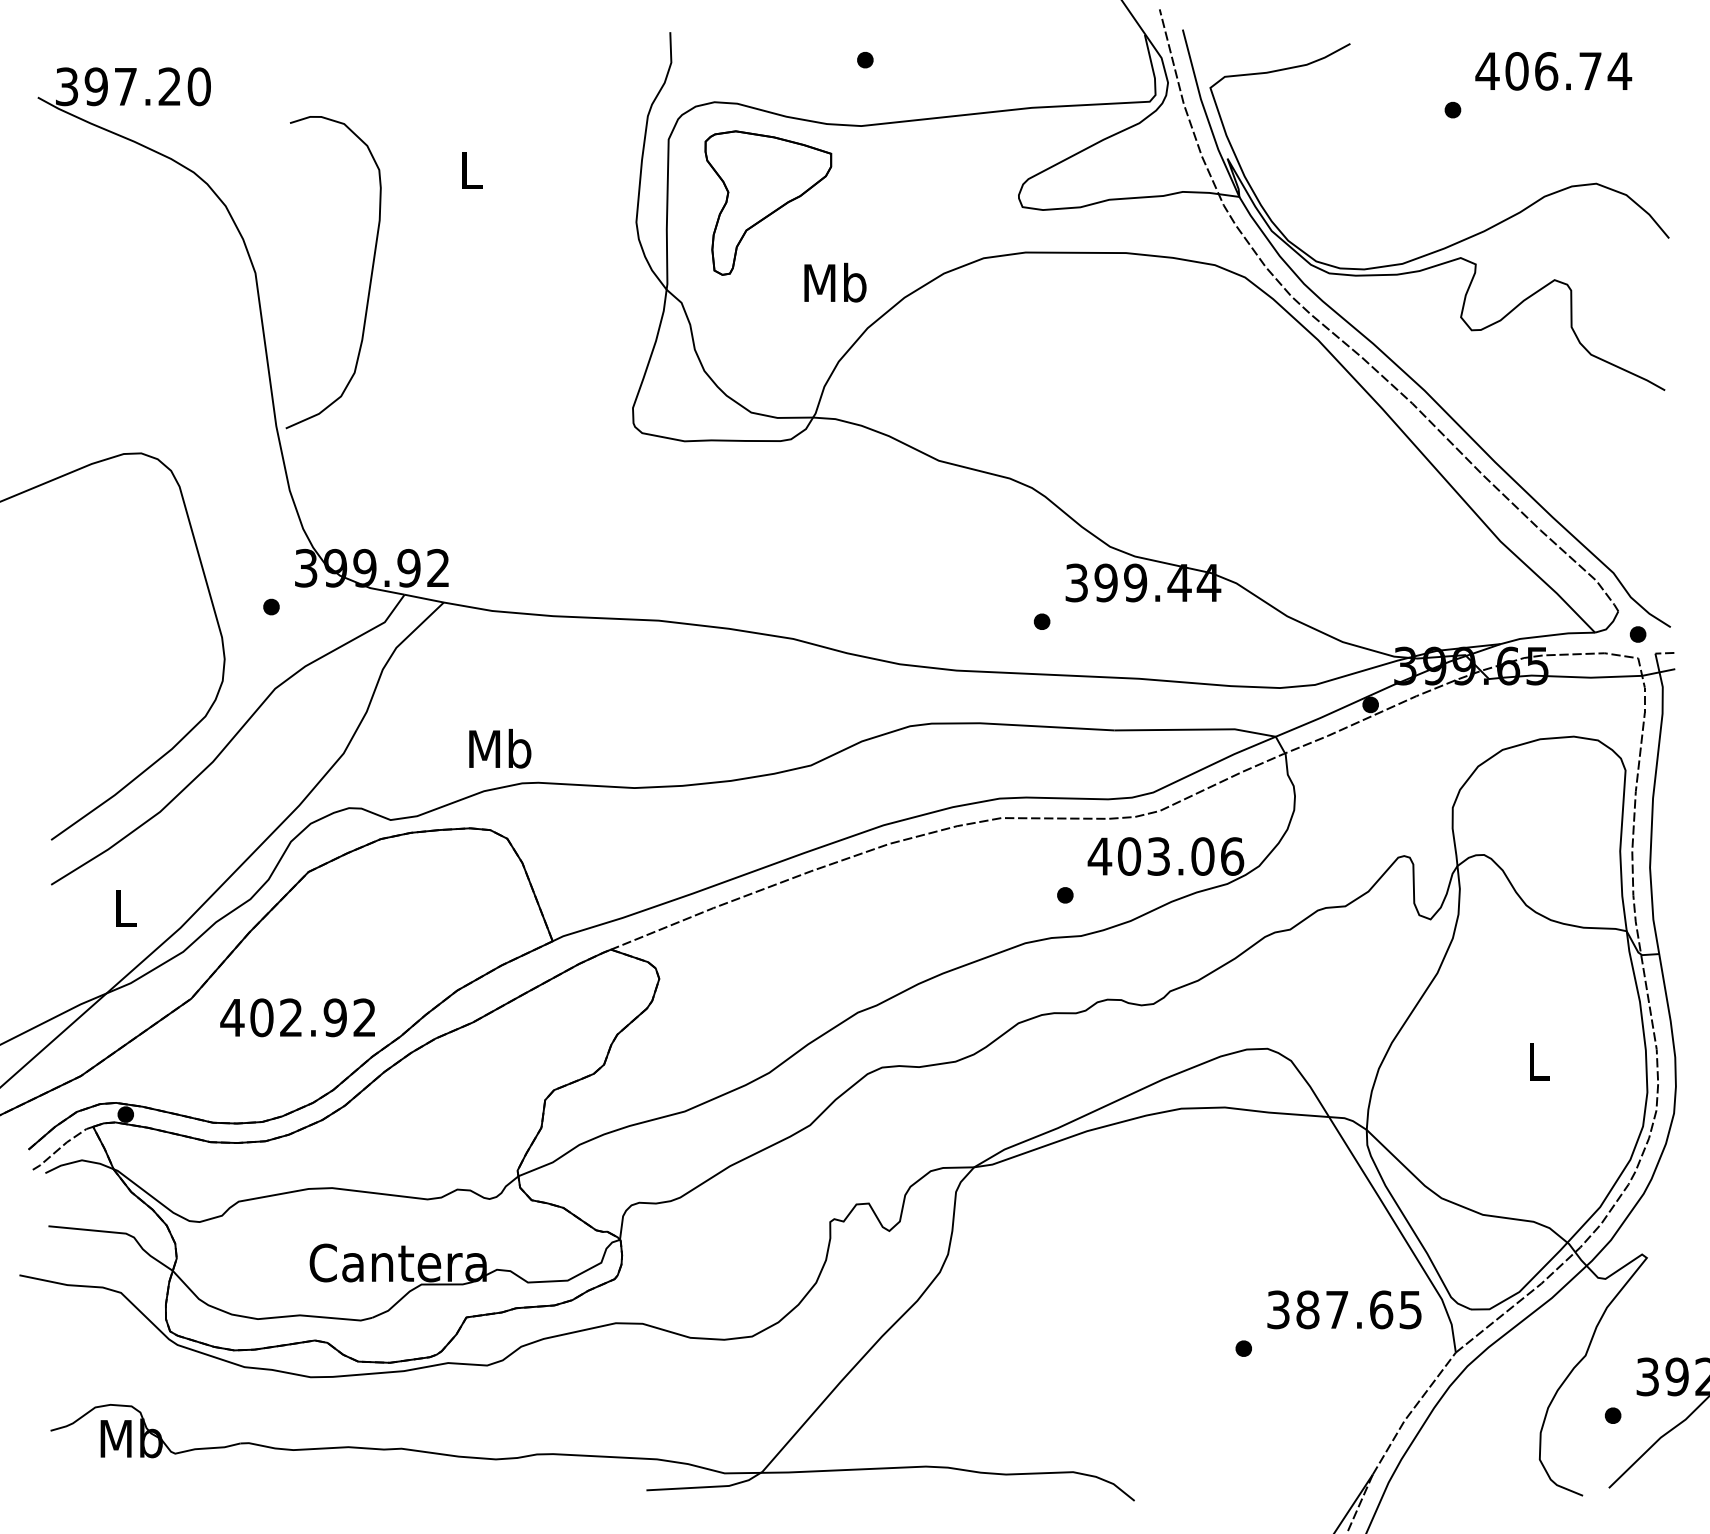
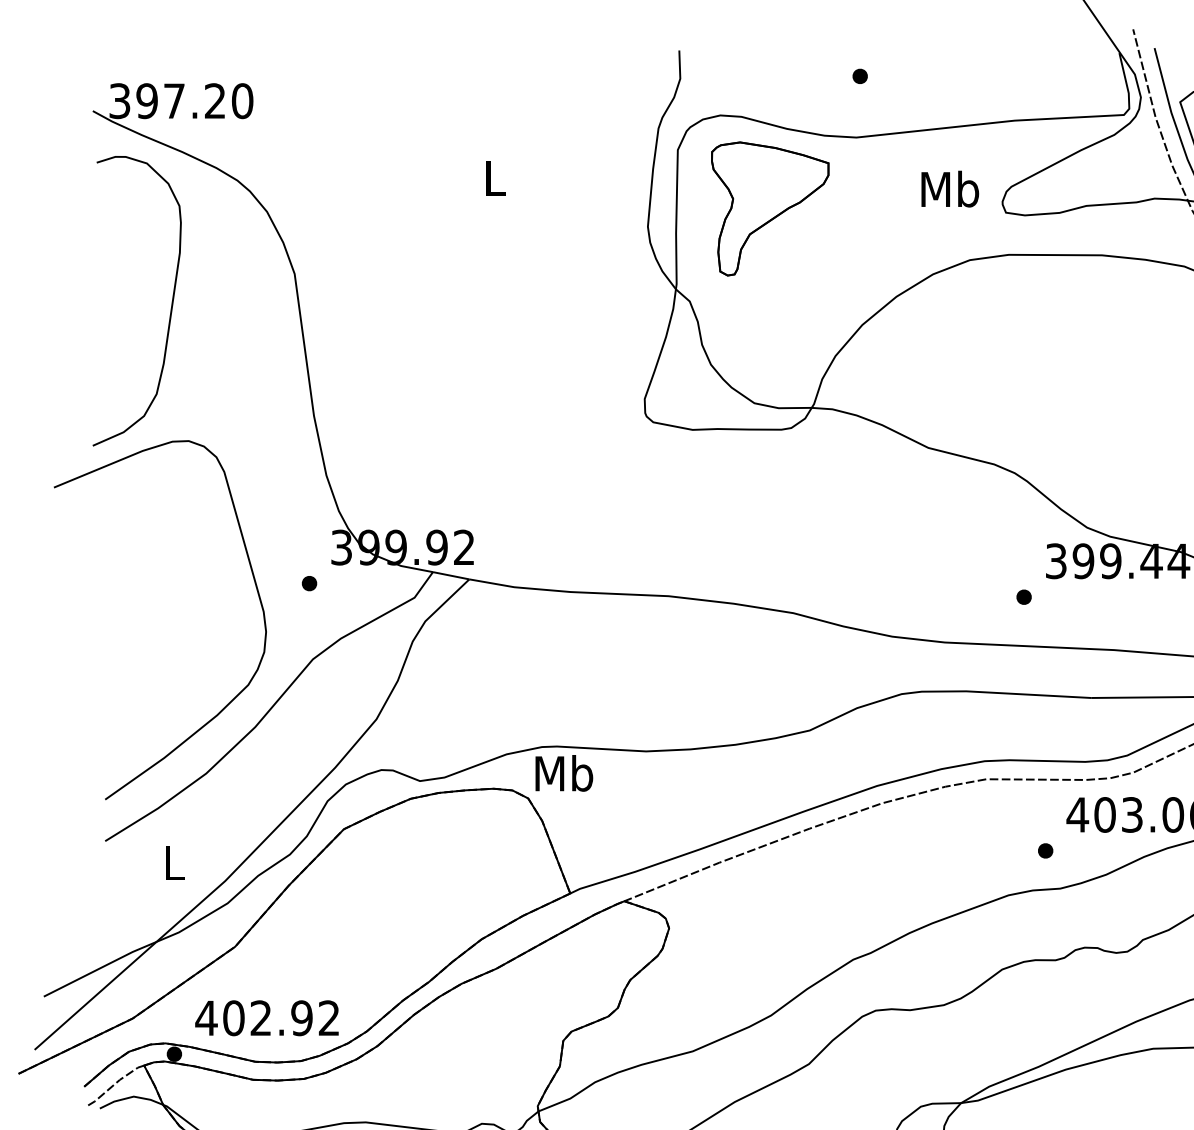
curve: (370, 274) -> (171, 303), moved
text: (835, 282) -> (950, 188), moved
text: (500, 748) -> (564, 773), moved
text: (297, 1017) -> (266, 1017), moved

